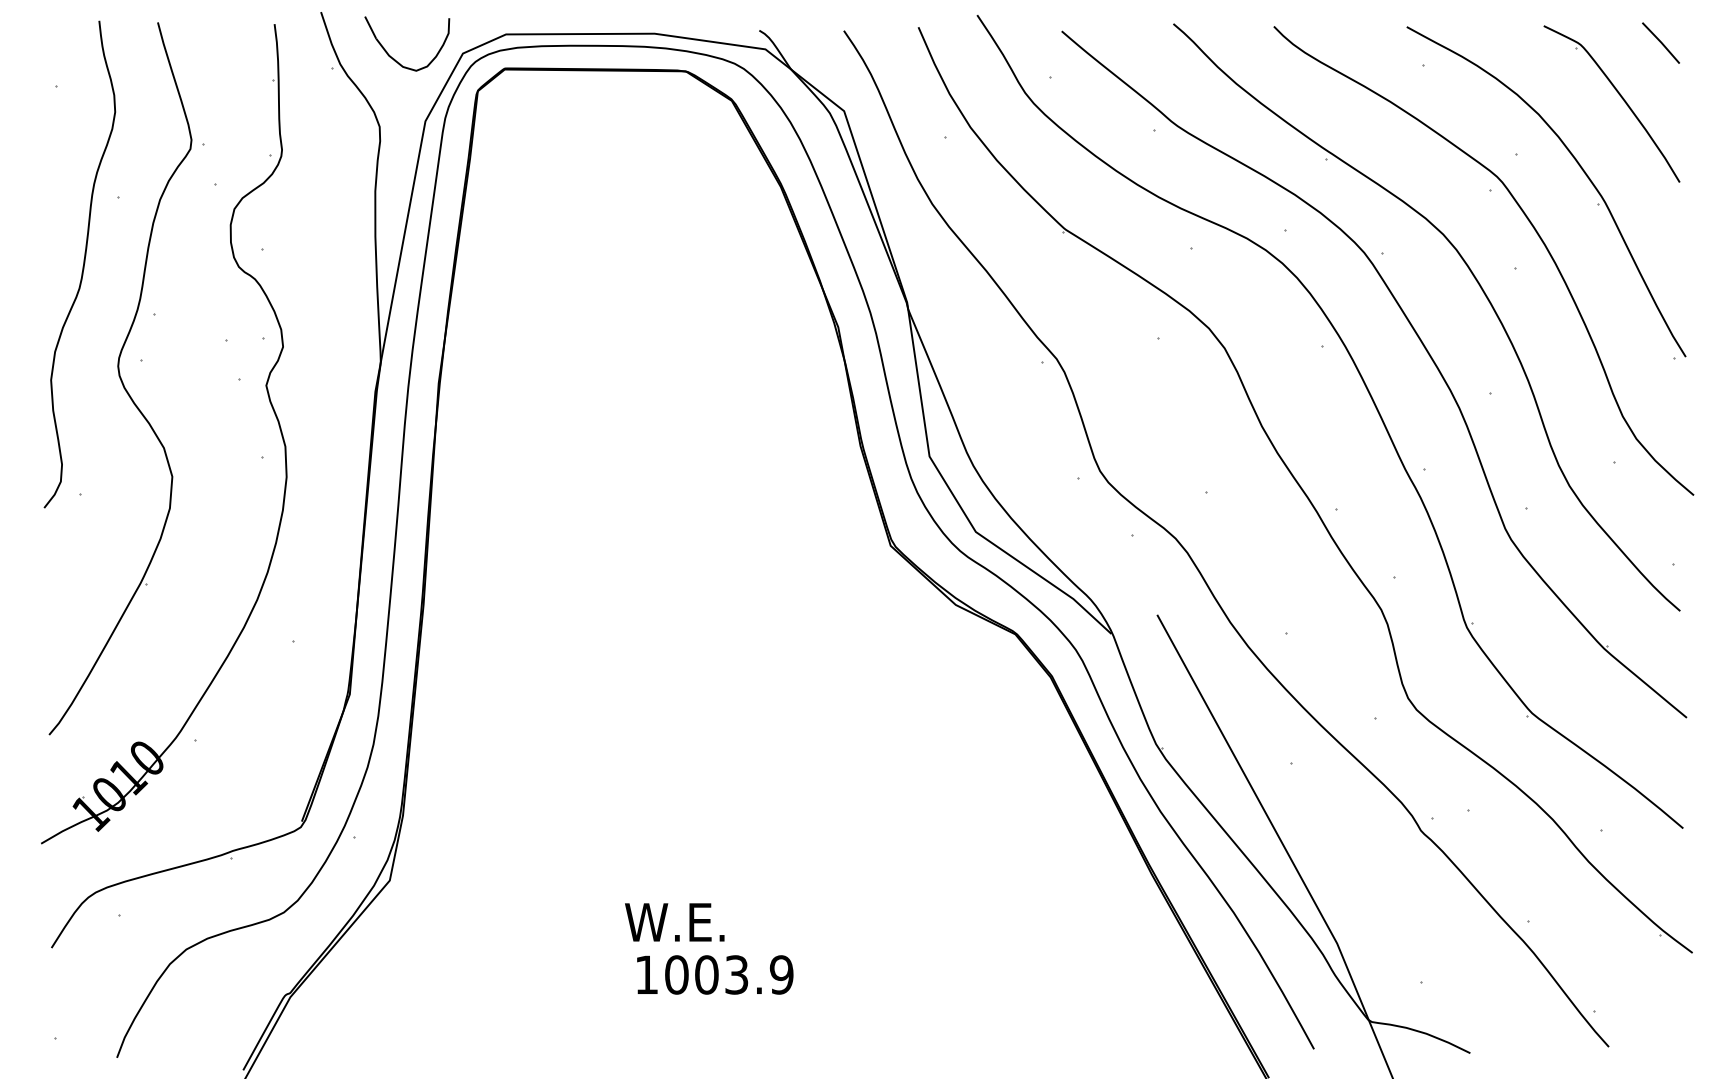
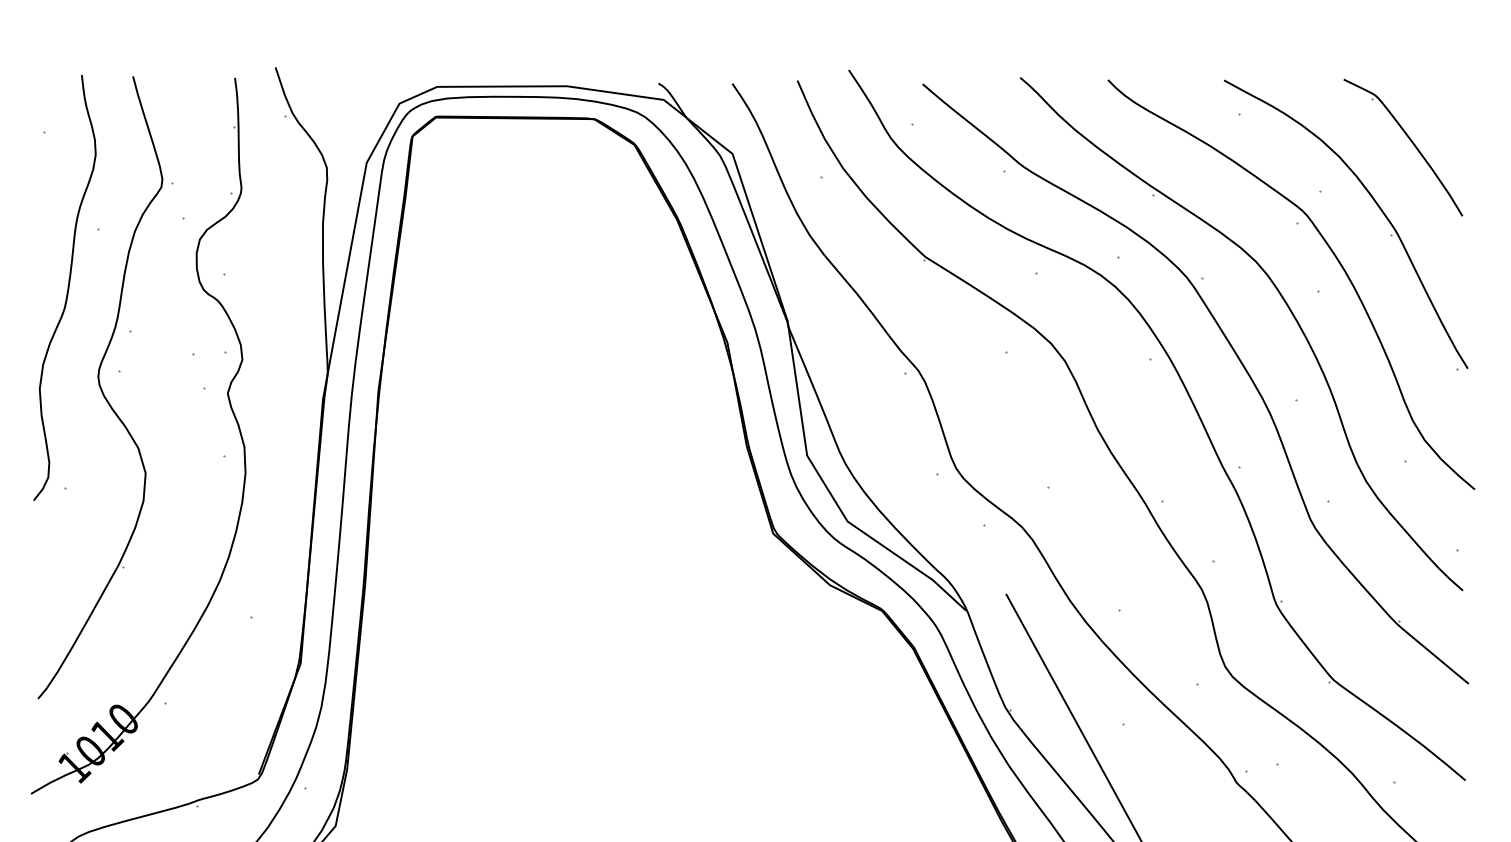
line: (1660, 42) -> (1445, 93), removed
part: (394, 58) -> (339, 107), removed

